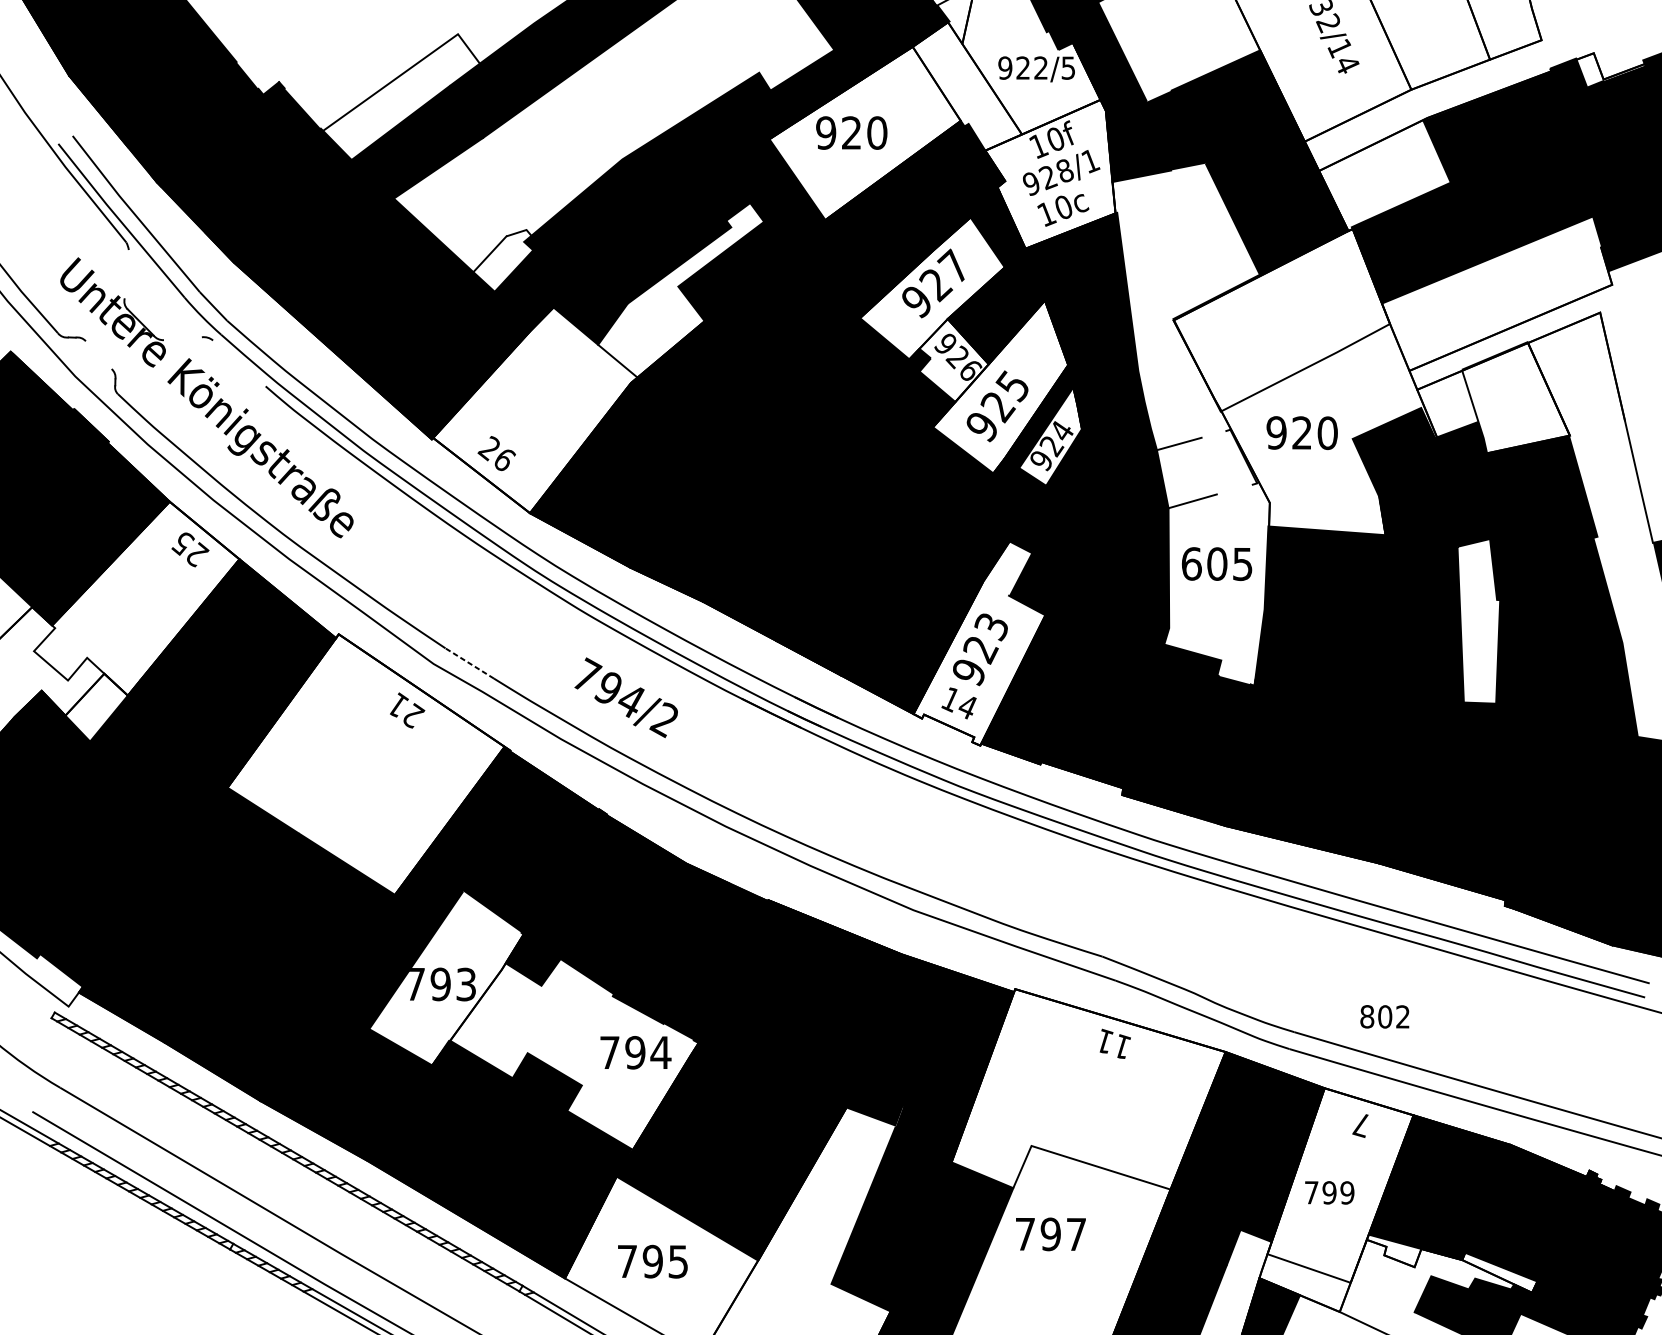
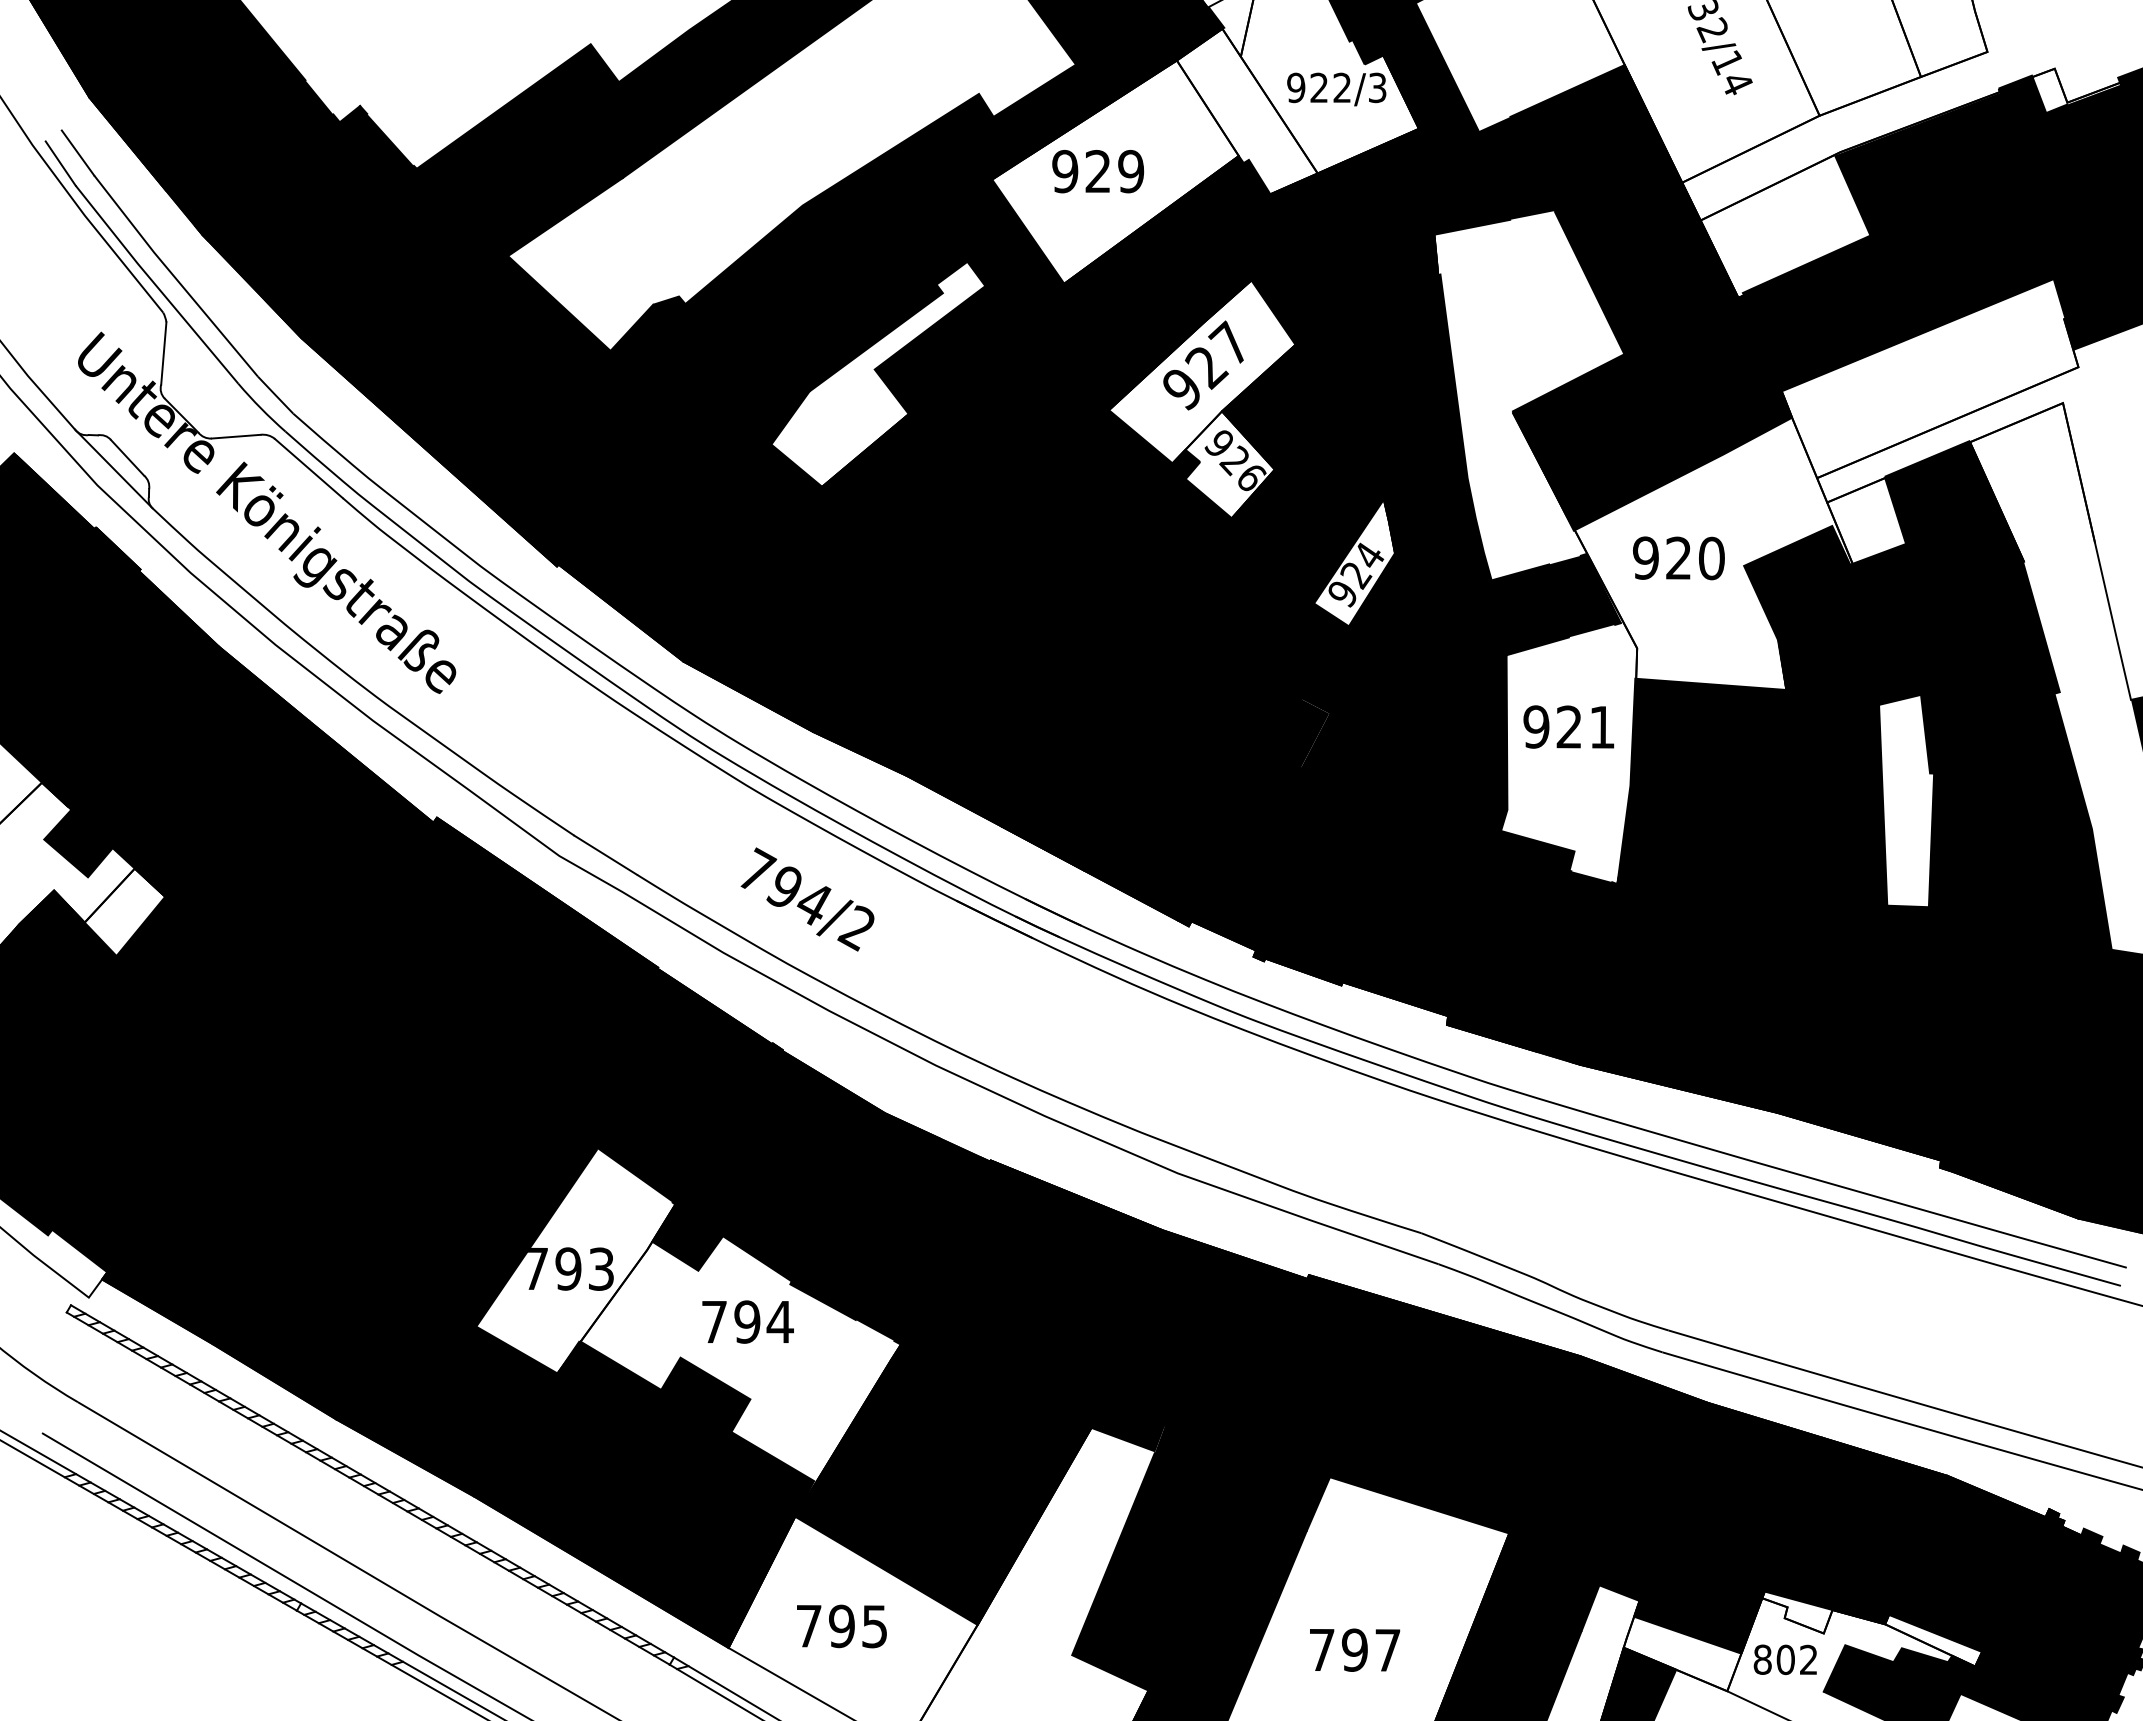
text: (1068, 67) -> (1377, 87), 922/5 -> 922/3
fill: (401, 97) -> (517, 125), added
line: (59, 118) -> (77, 152), added
line: (46, 126) -> (60, 163), added
text: (877, 132) -> (1131, 171), 920 -> 929
fill: (1050, 174) -> (1354, 224), added
fill: (502, 260) -> (648, 336), added
line: (126, 274) -> (163, 353), added
fill: (1281, 319) -> (1652, 412), added
line: (182, 338) -> (235, 436), added
line: (98, 354) -> (127, 457), added
line: (87, 363) -> (113, 468), added
line: (239, 363) -> (308, 468), added
fill: (1000, 386) -> (1289, 498), added
fill: (1515, 397) -> (1953, 512), added
fill: (535, 409) -> (690, 528), added
fill: (1206, 468) -> (1555, 604), added
text: (1216, 564) -> (1568, 727), 605 -> 921
fill: (136, 598) -> (176, 771), added
fill: (979, 644) -> (1262, 830), added
line: (469, 663) -> (605, 855), dashed -> solid
fill: (365, 764) -> (471, 985), added
text: (1384, 1016) -> (1784, 1659), moved
text: (635, 1052) -> (747, 1321), moved
fill: (1088, 1089) -> (1403, 1404), added
fill: (1340, 1184) -> (1728, 1527), added
text: (1051, 1233) -> (1355, 1649), moved

